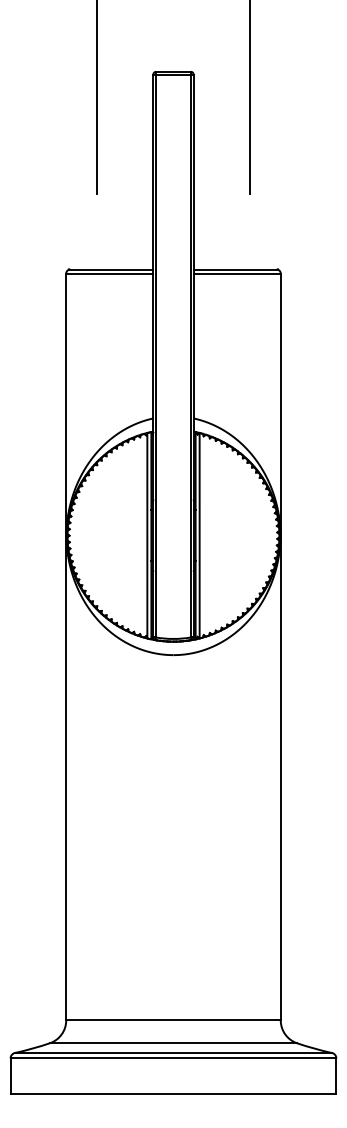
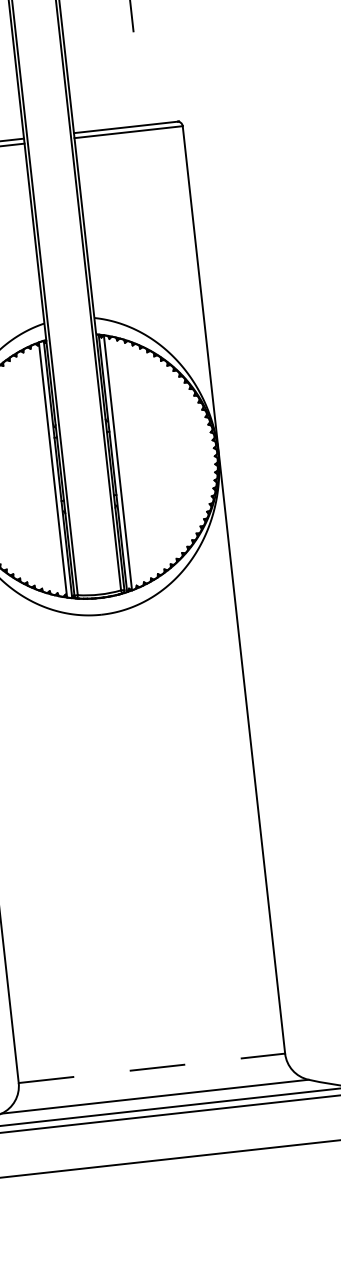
line: (174, 1020) -> (153, 1068), solid -> dashed

